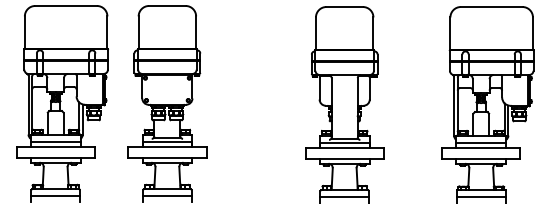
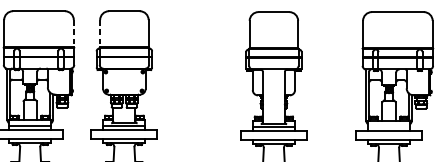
line: (107, 33) -> (73, 34), solid -> dashed
line: (138, 33) -> (100, 34), solid -> dashed
line: (481, 142) -> (389, 126), removed

